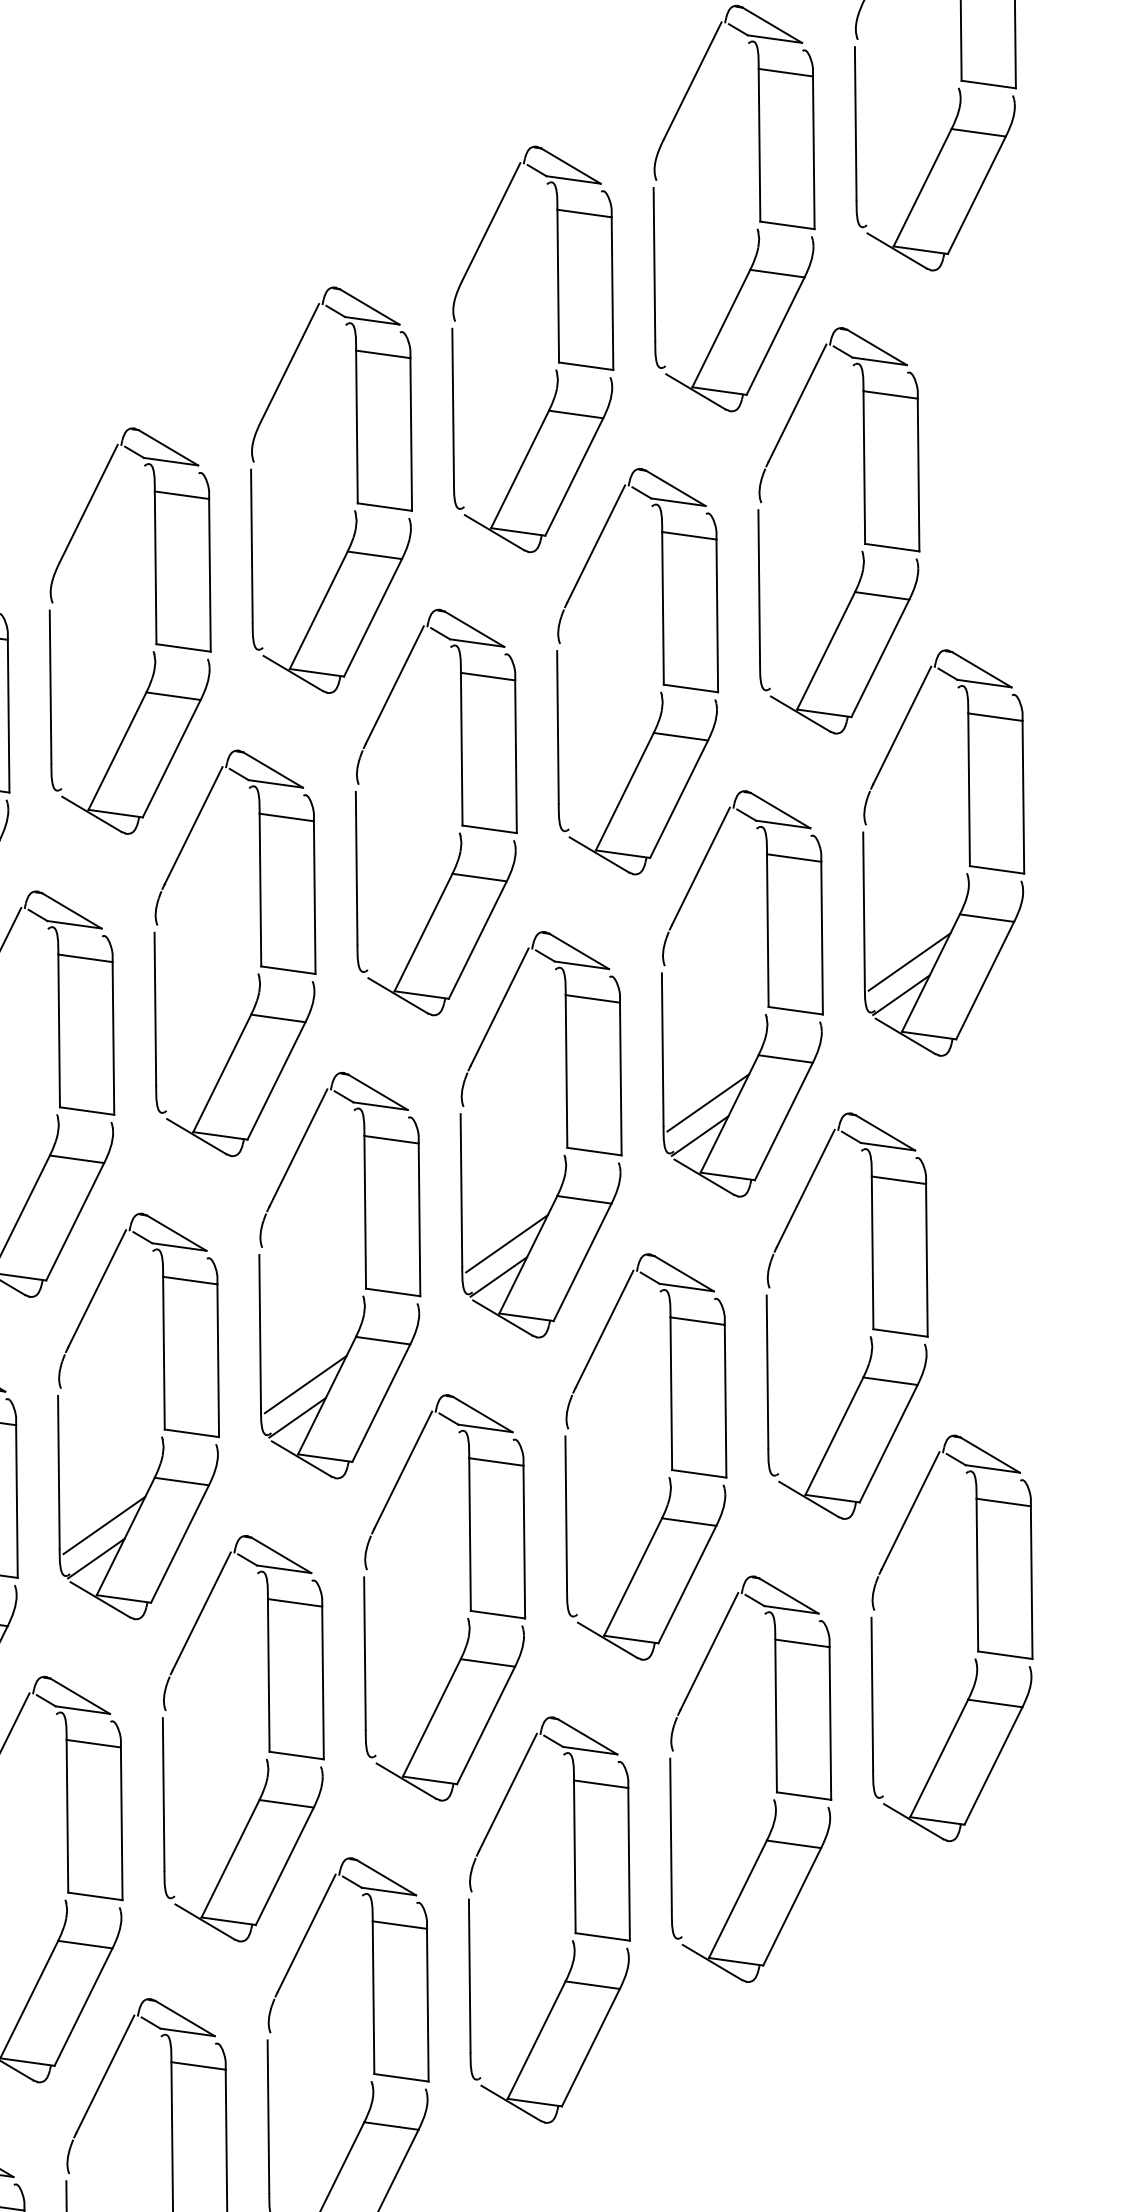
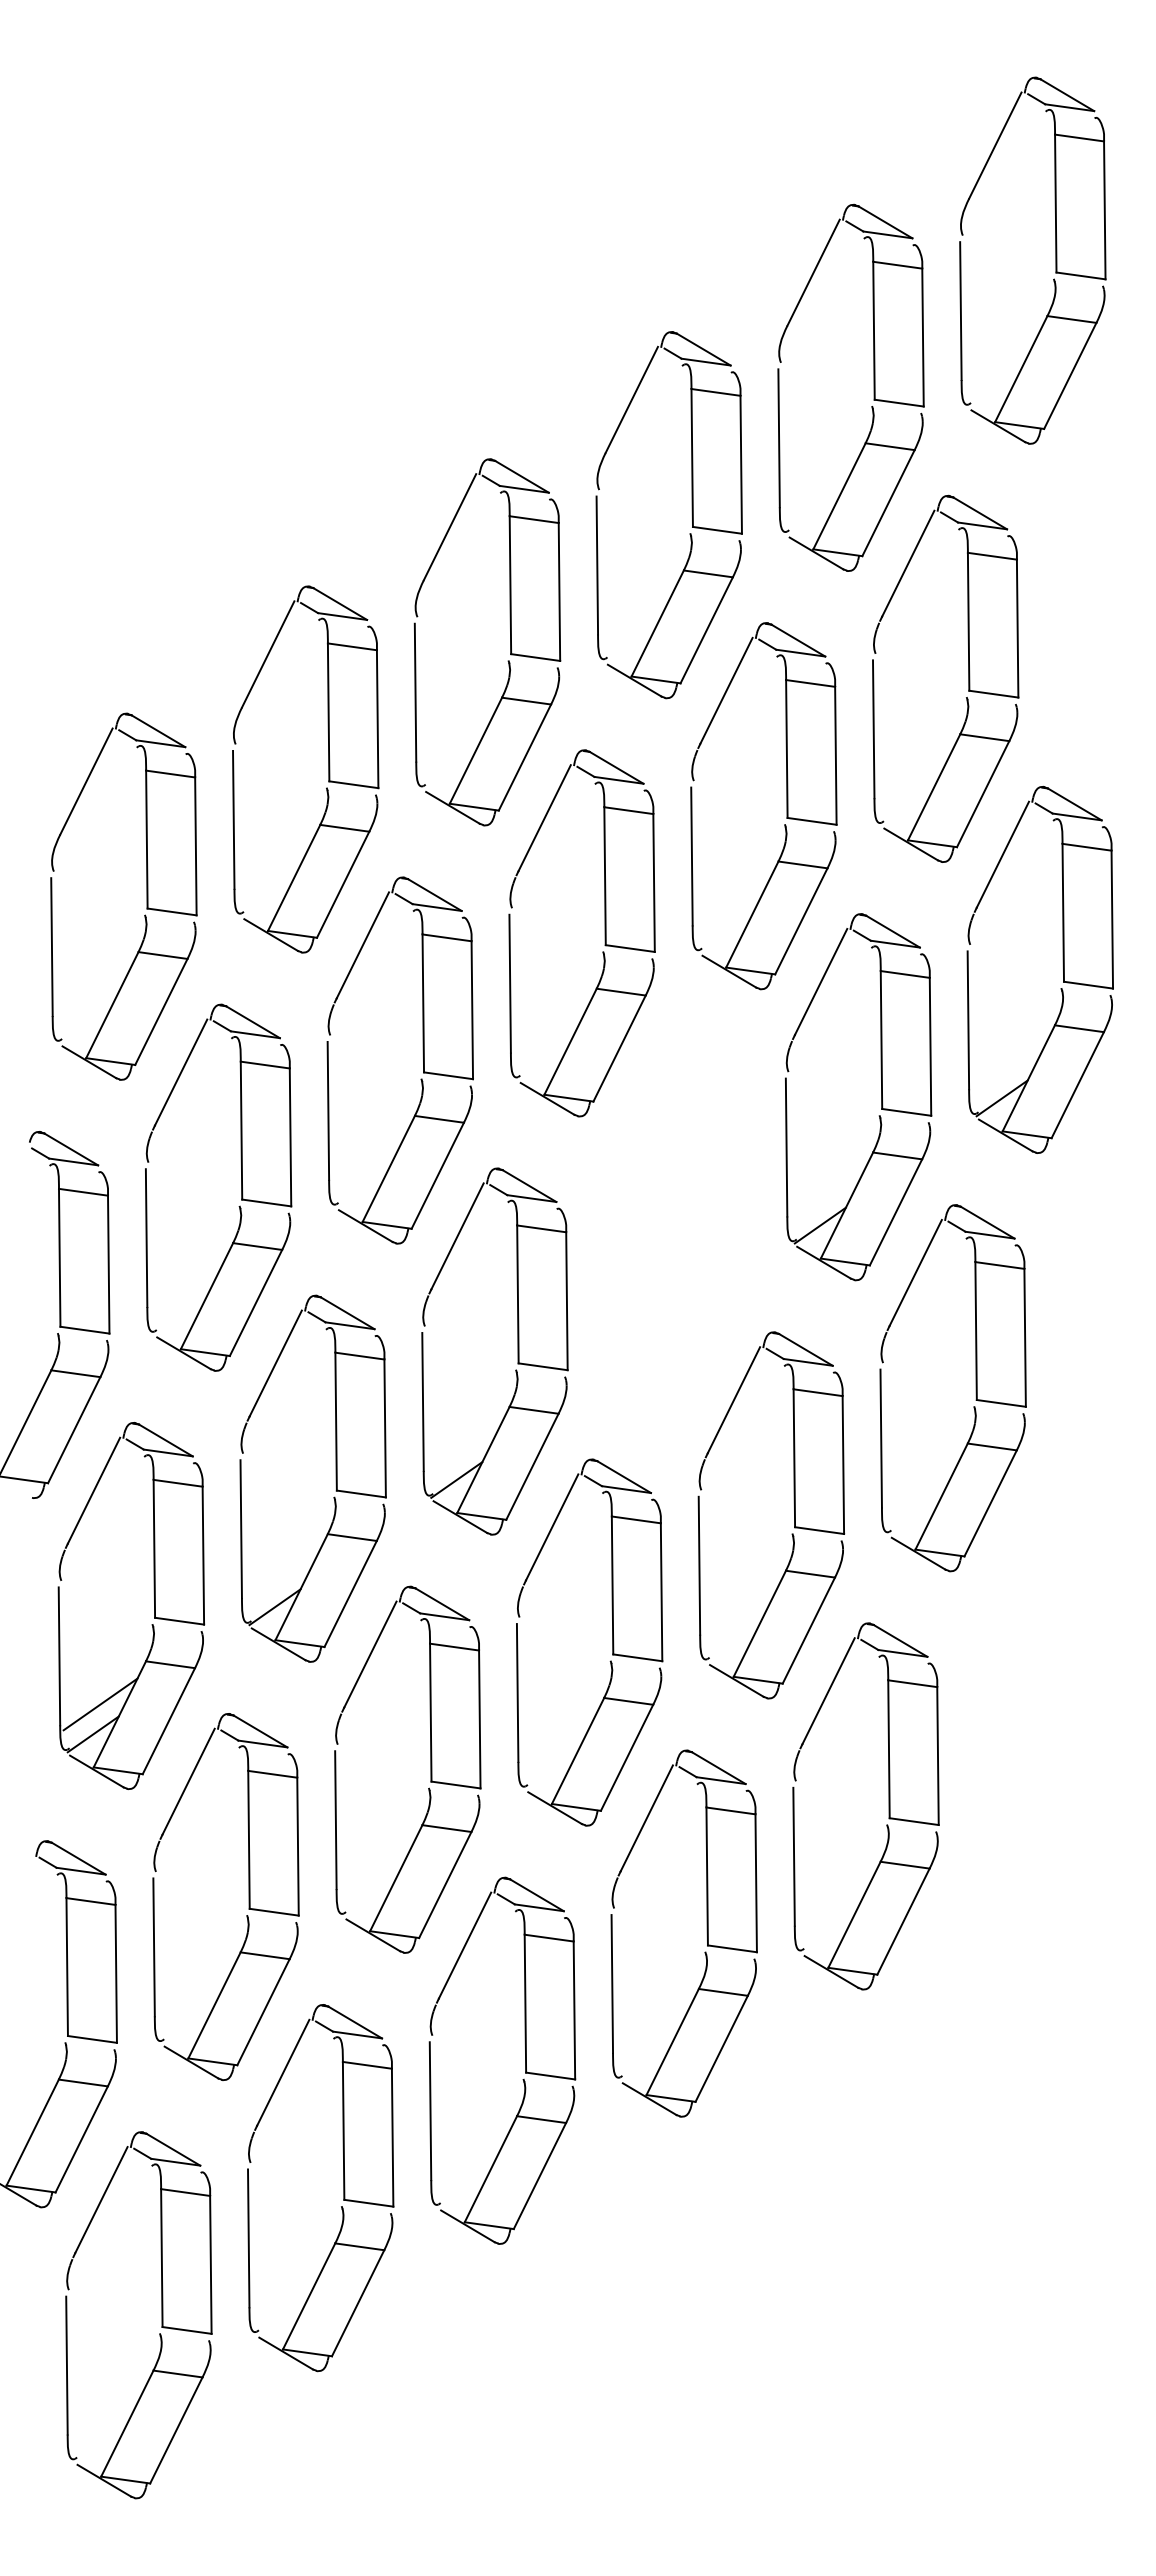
line: (909, 962) -> (1009, 1068), removed
line: (708, 1102) -> (827, 1195), removed
part: (566, 1134) -> (699, 1224), removed
line: (306, 1384) -> (464, 1449), removed
line: (104, 1525) -> (282, 1577), removed
part: (977, 1638) -> (1070, 1679), removed

